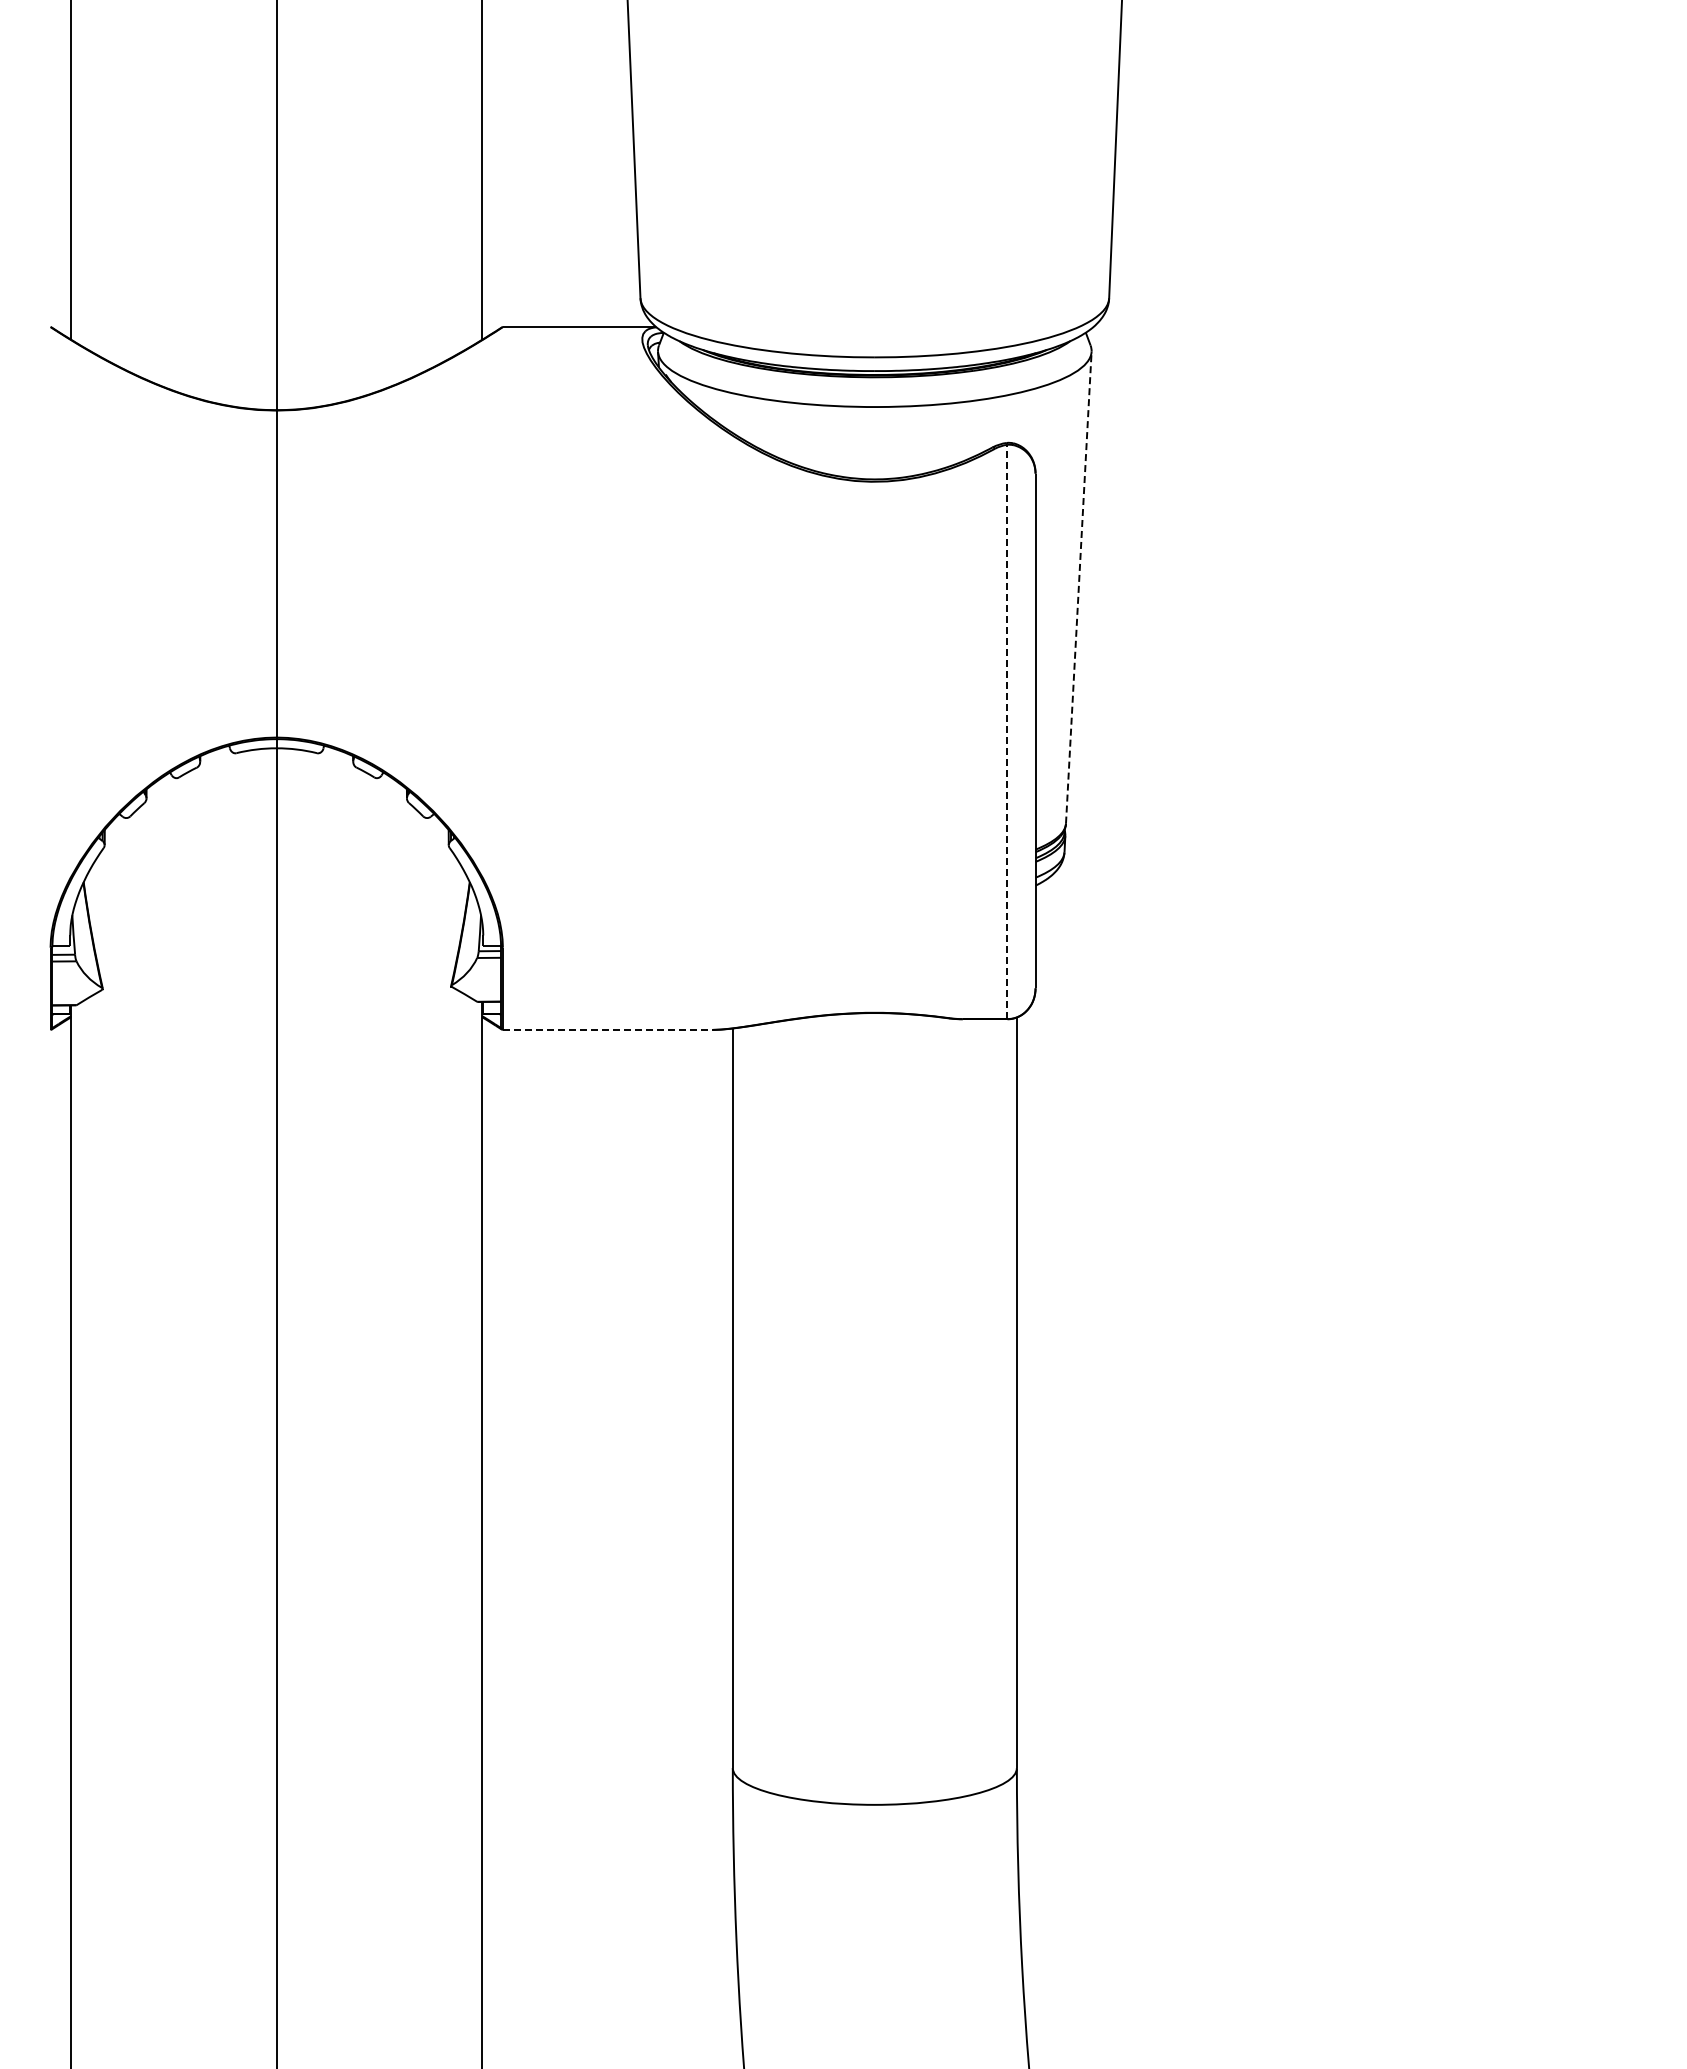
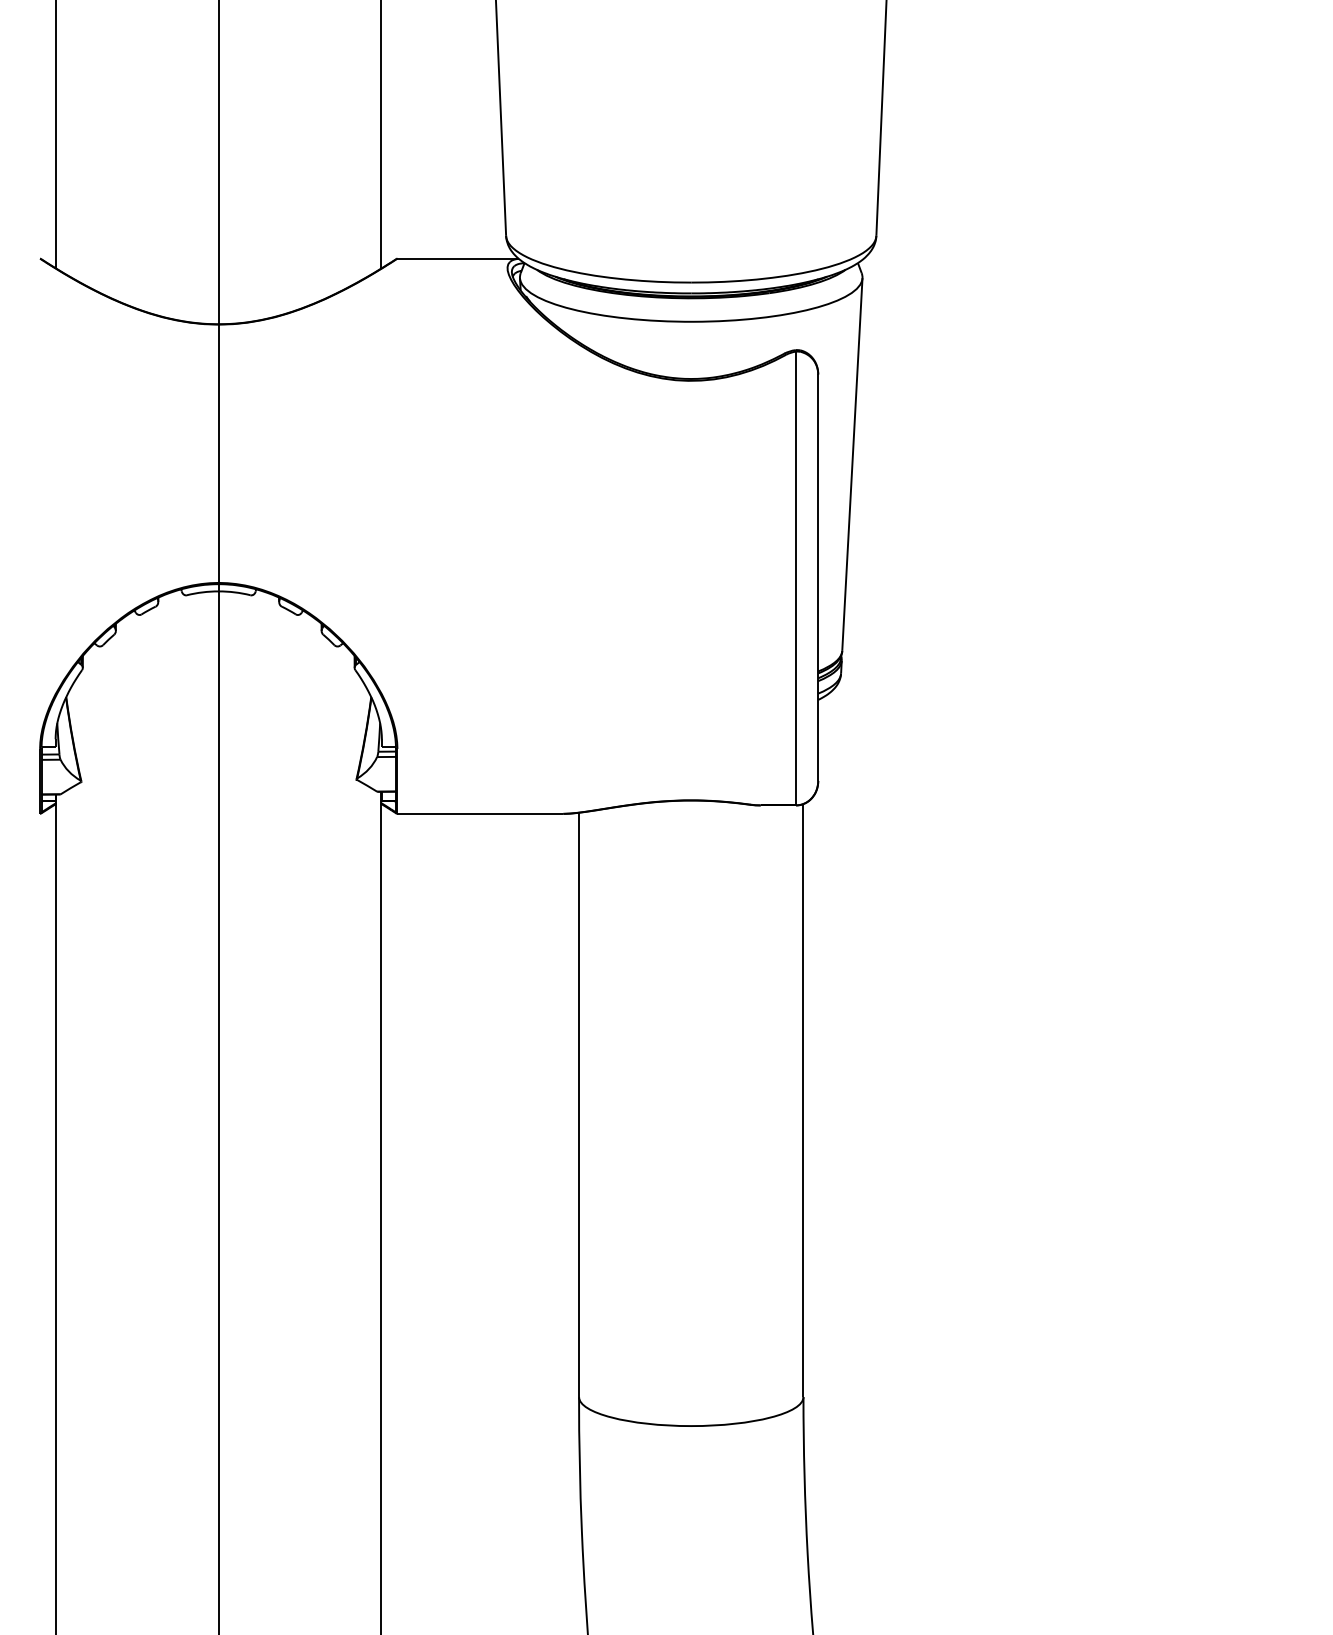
line: (1078, 587) -> (852, 464), dashed -> solid
line: (1007, 731) -> (796, 578), dashed -> solid
line: (607, 1029) -> (480, 813), dashed -> solid

